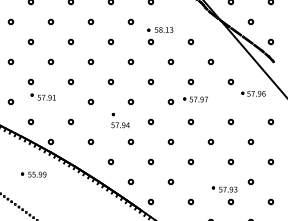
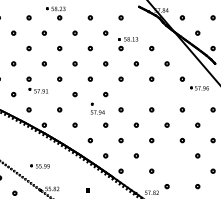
part: (186, 100) -> (148, 93), removed
part: (32, 174) -> (39, 166), moved
part: (224, 195) -> (177, 166), removed

